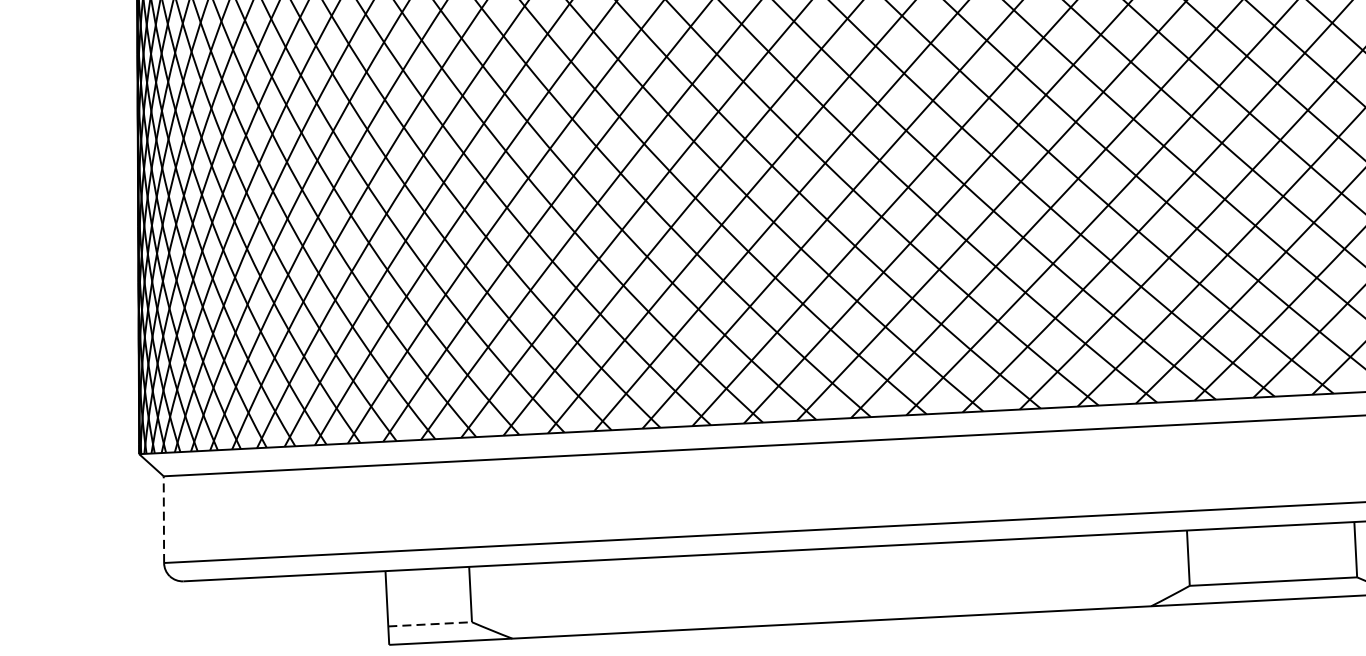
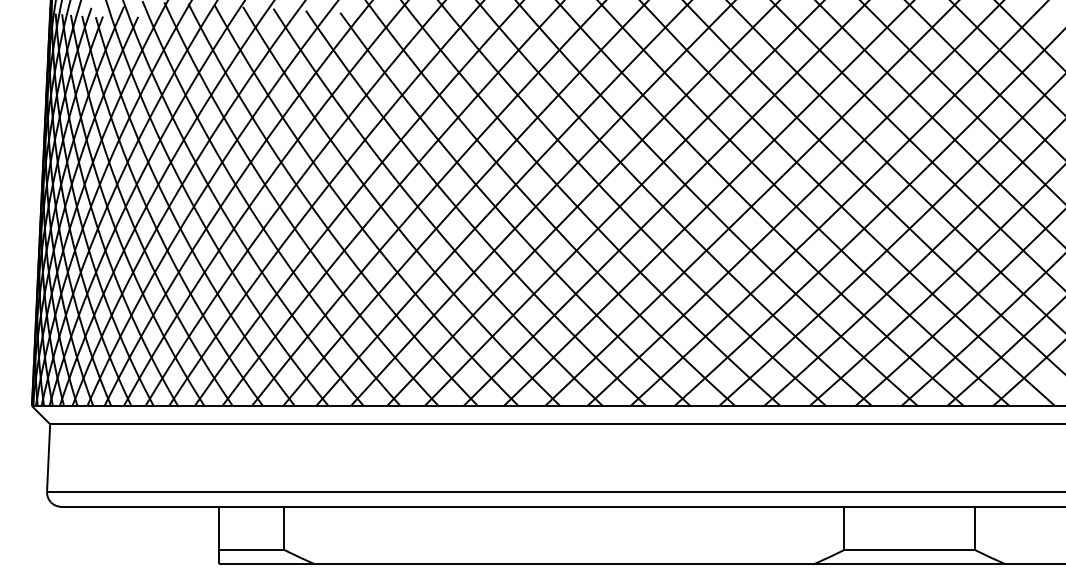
line: (163, 520) -> (48, 458), dashed -> solid
line: (429, 623) -> (251, 549), dashed -> solid

